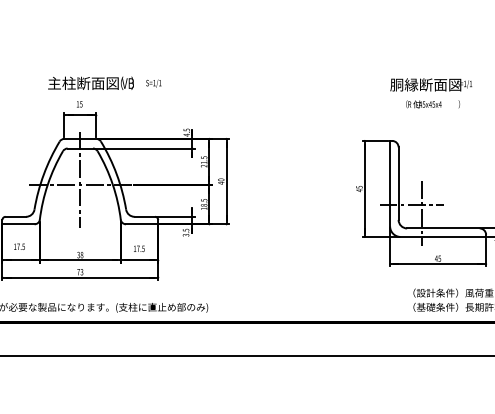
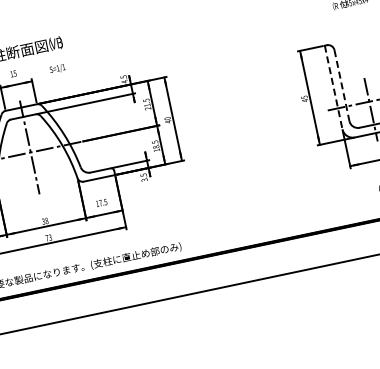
text: (153, 83) -> (57, 68), moved
line: (390, 183) -> (334, 87), solid -> dashed
line: (398, 184) -> (342, 86), solid -> dashed

